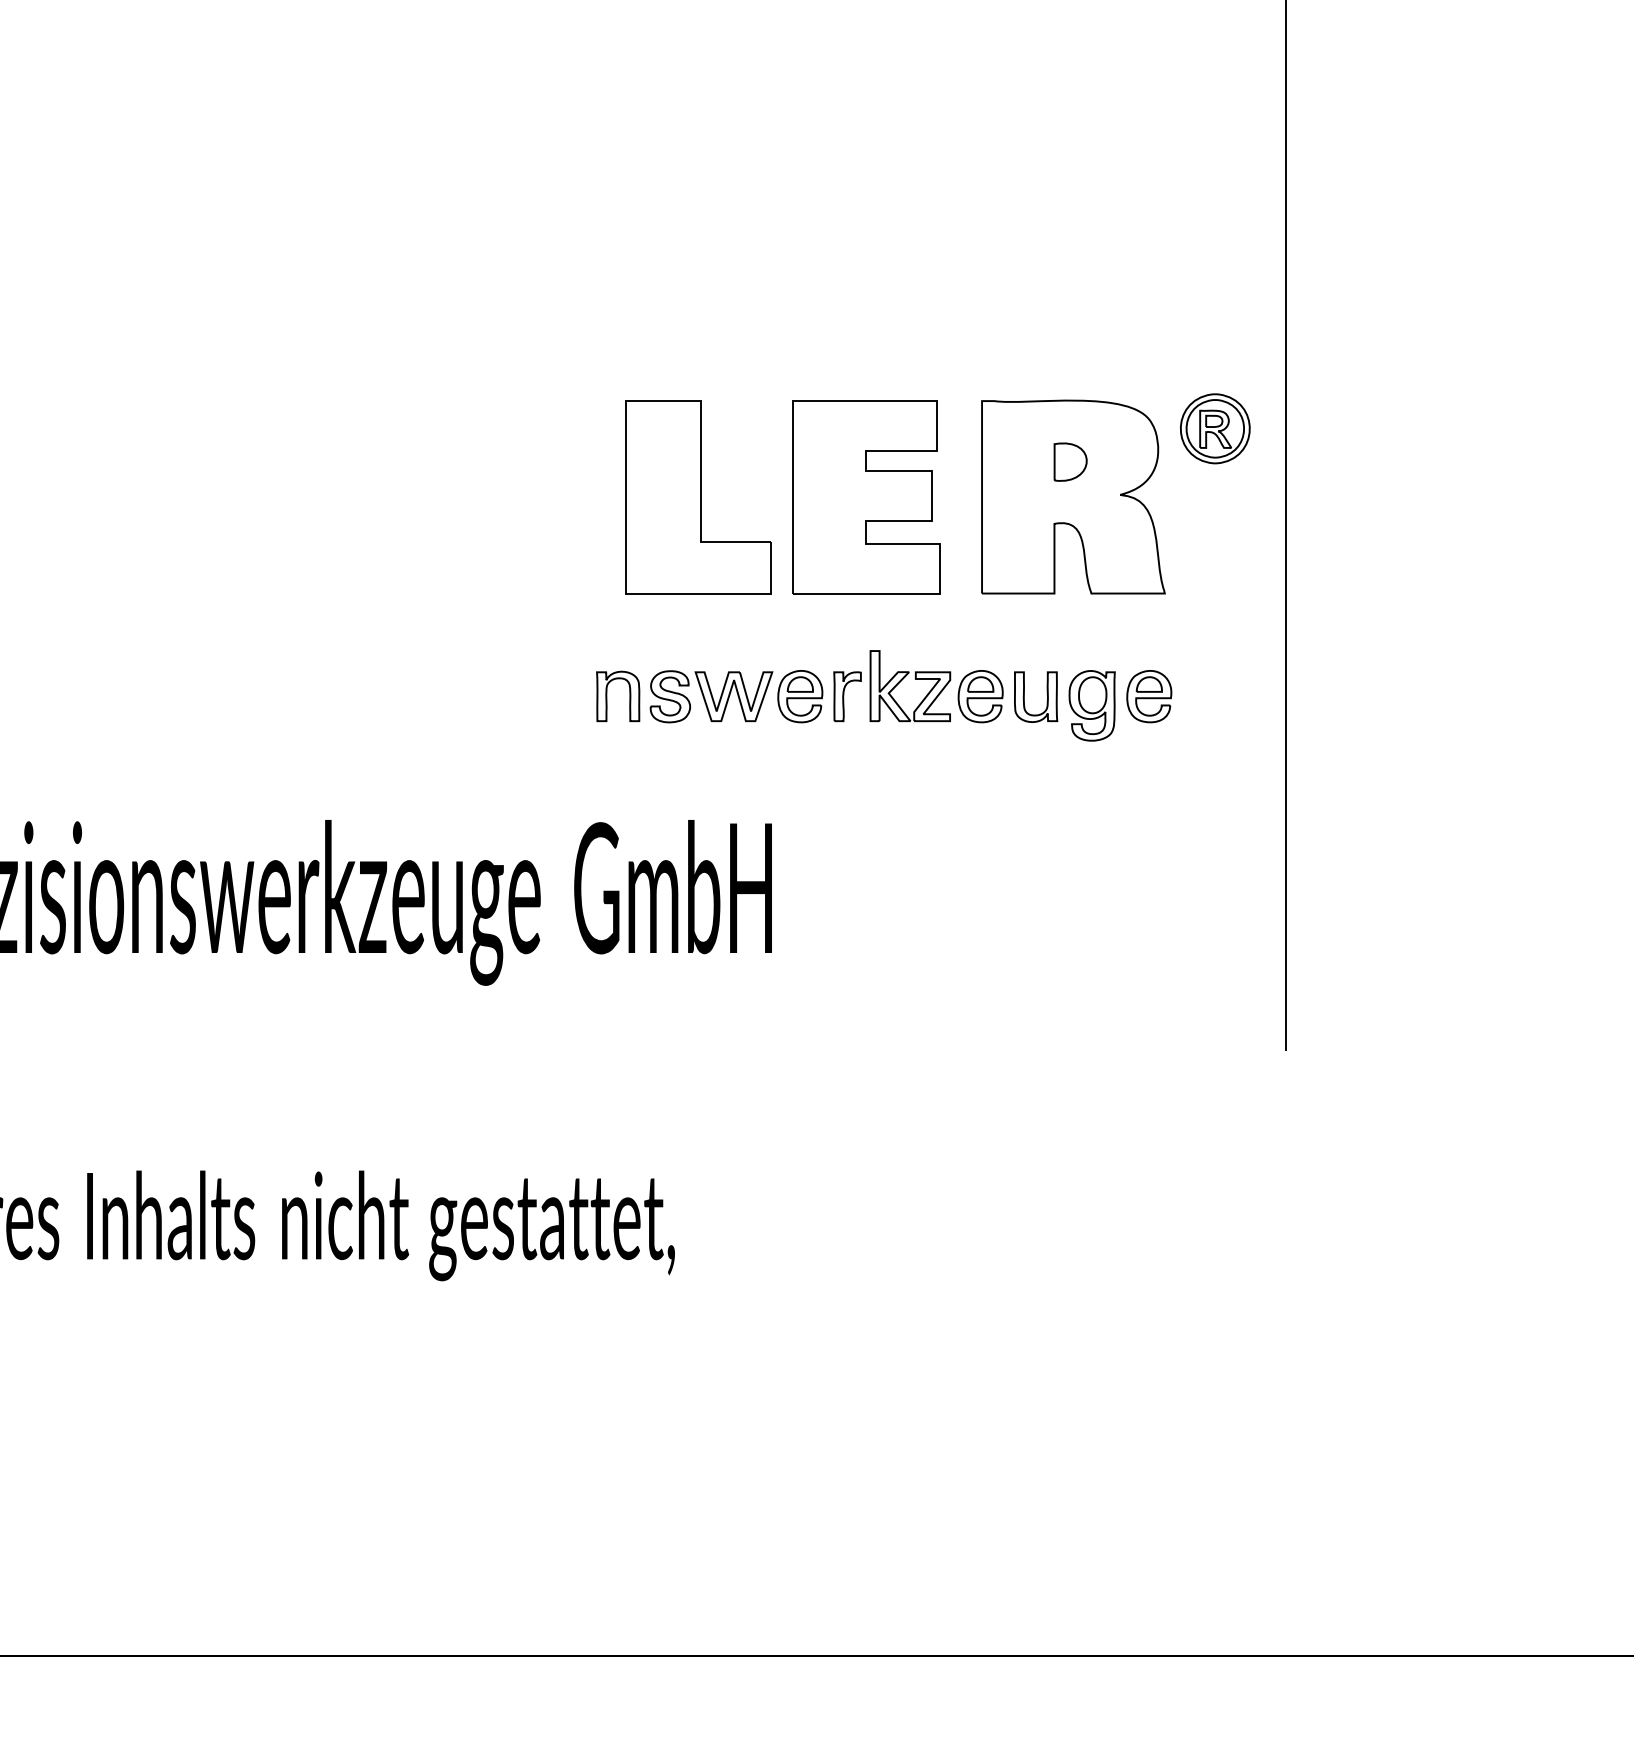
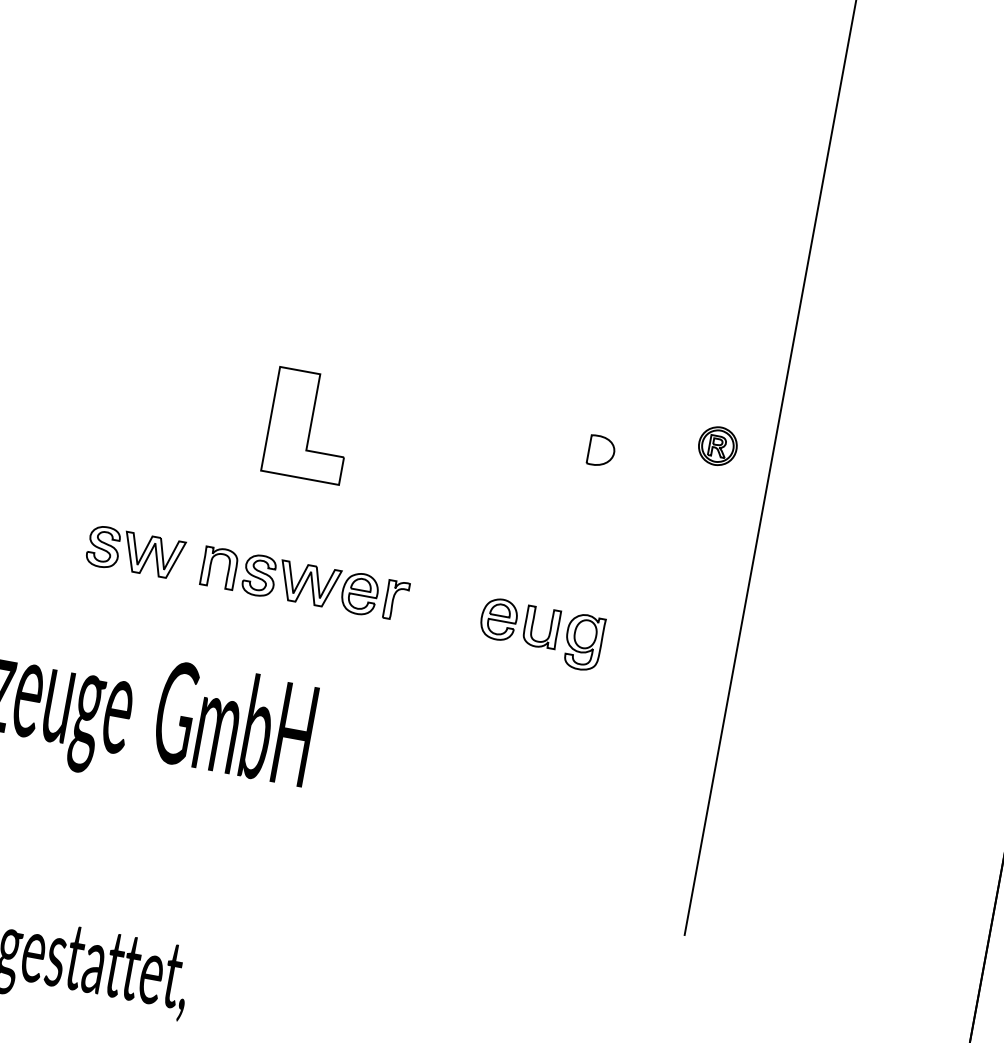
part: (1215, 428) -> (718, 445), size x0.7
part: (1073, 496) -> (598, 478), removed
part: (698, 497) -> (309, 425), size x0.7
part: (866, 497) -> (439, 449), removed
part: (915, 679) -> (451, 597), removed
part: (509, 696) -> (135, 552), added
part: (1149, 696) -> (629, 643), removed

